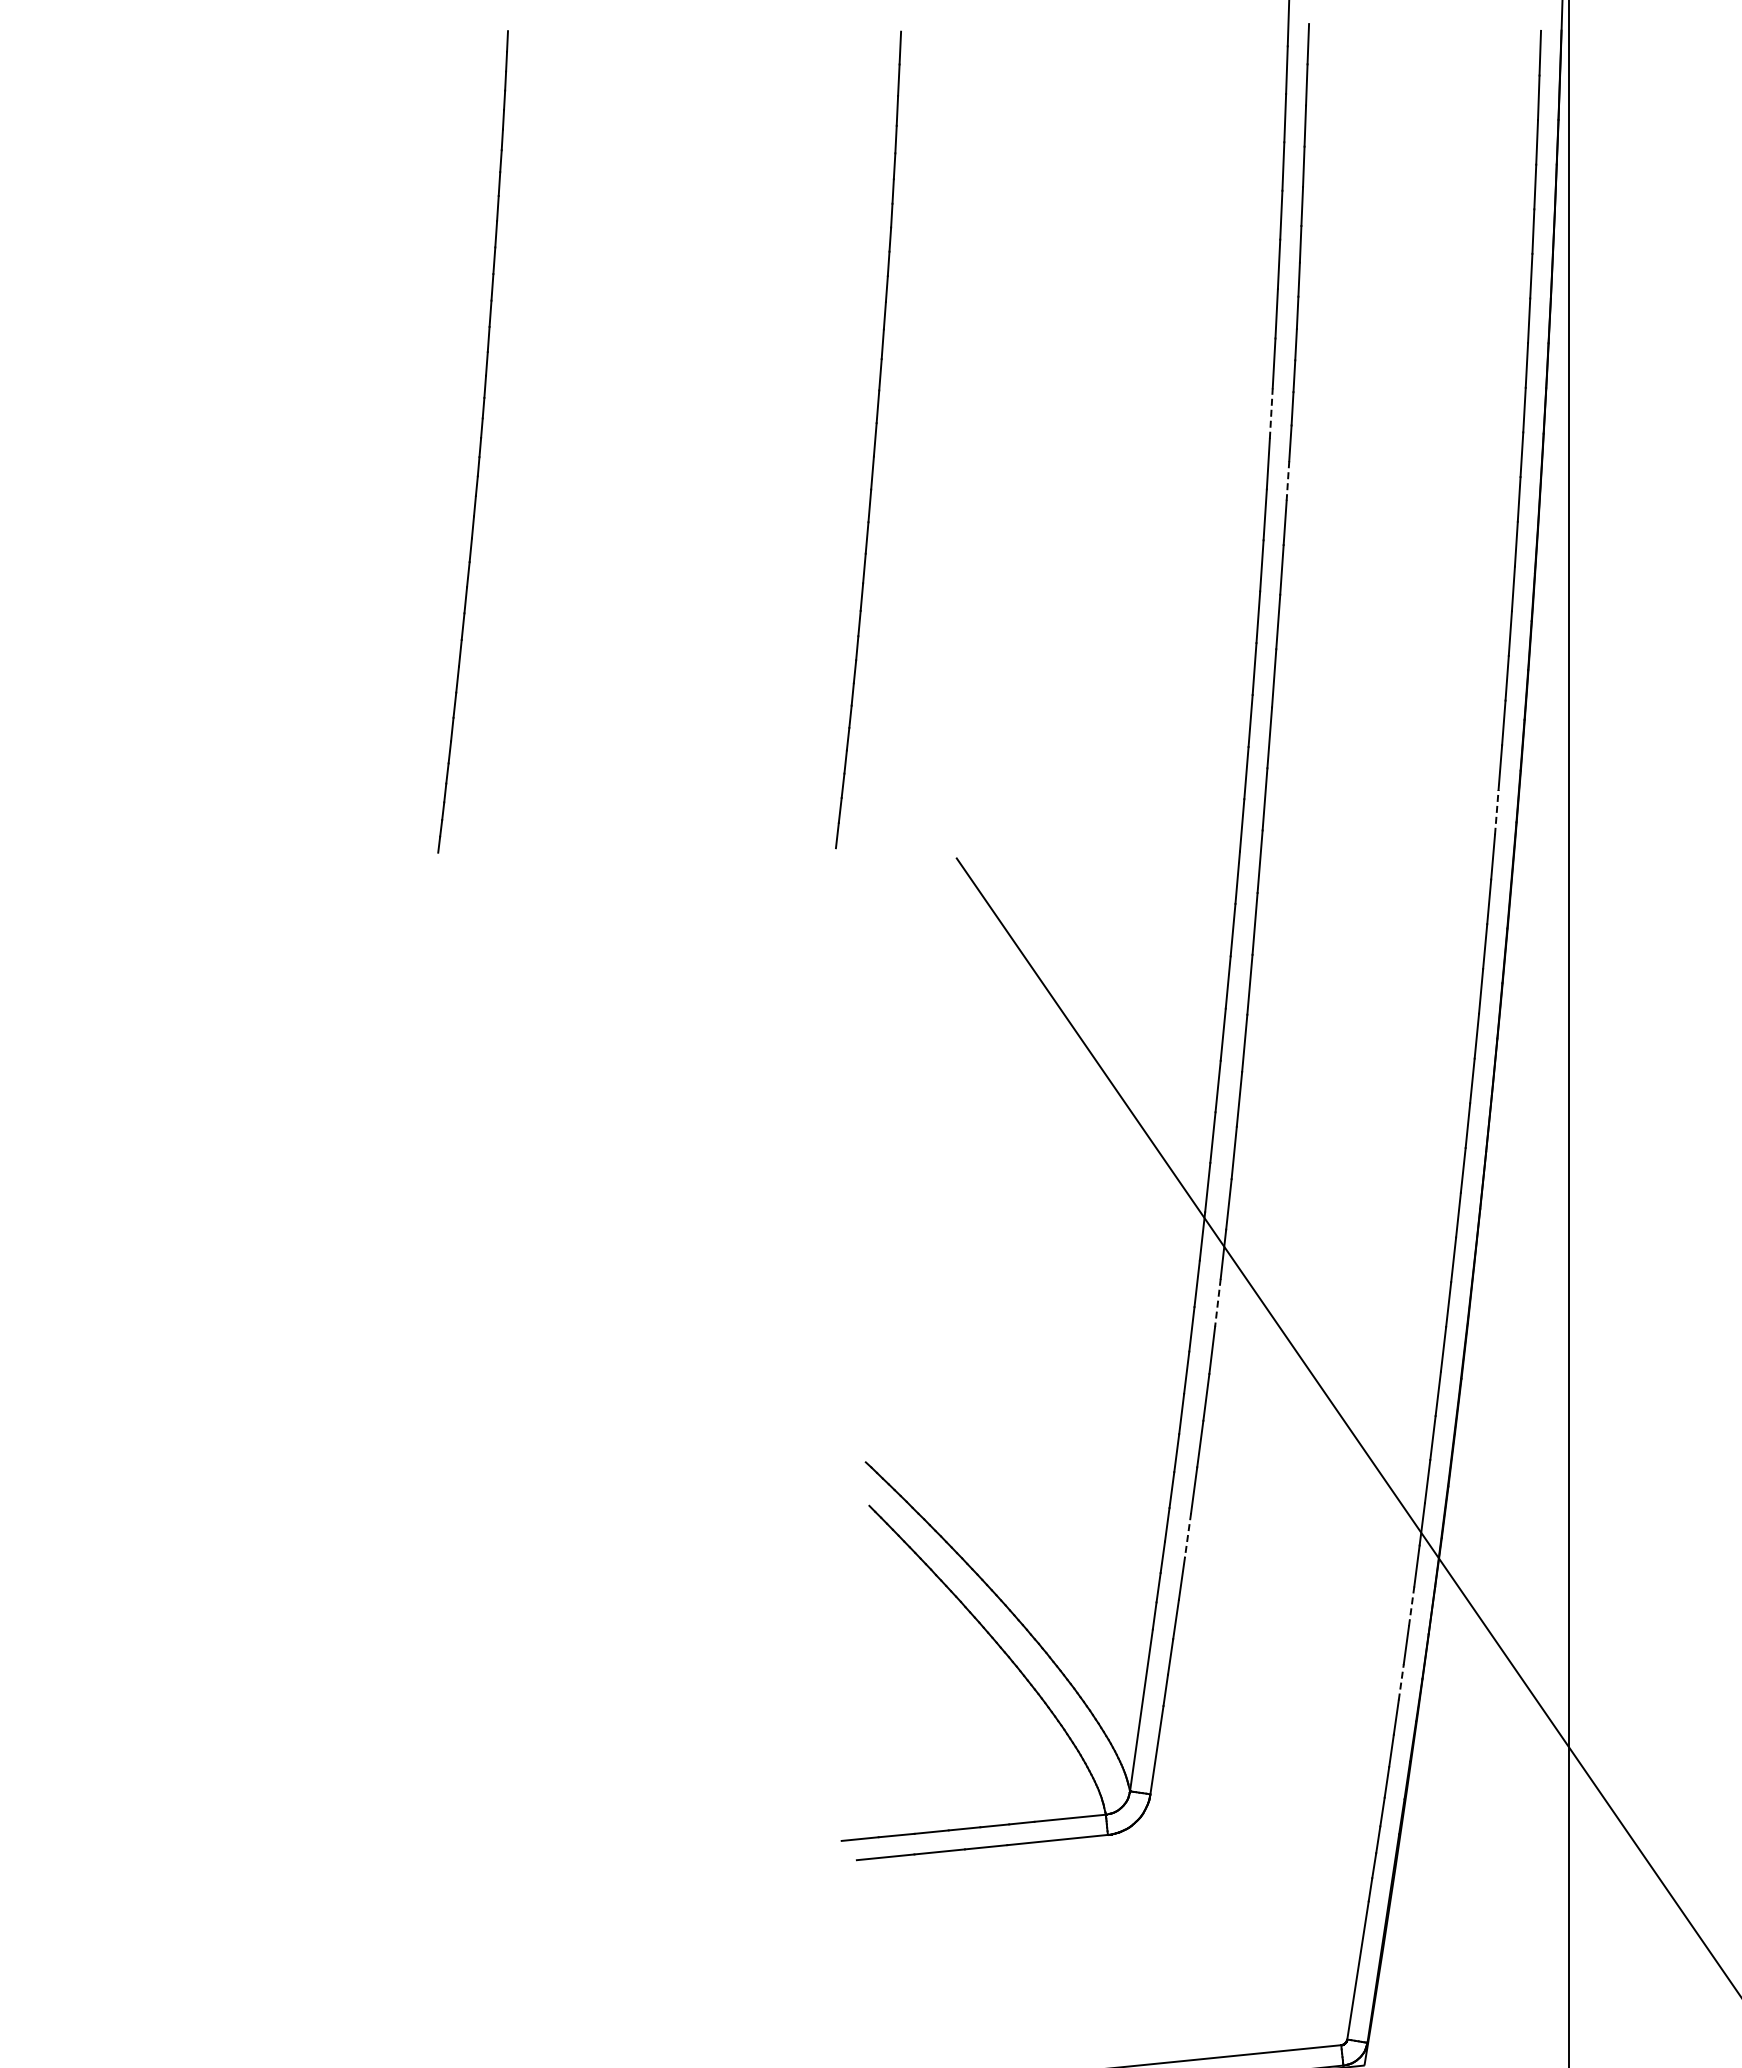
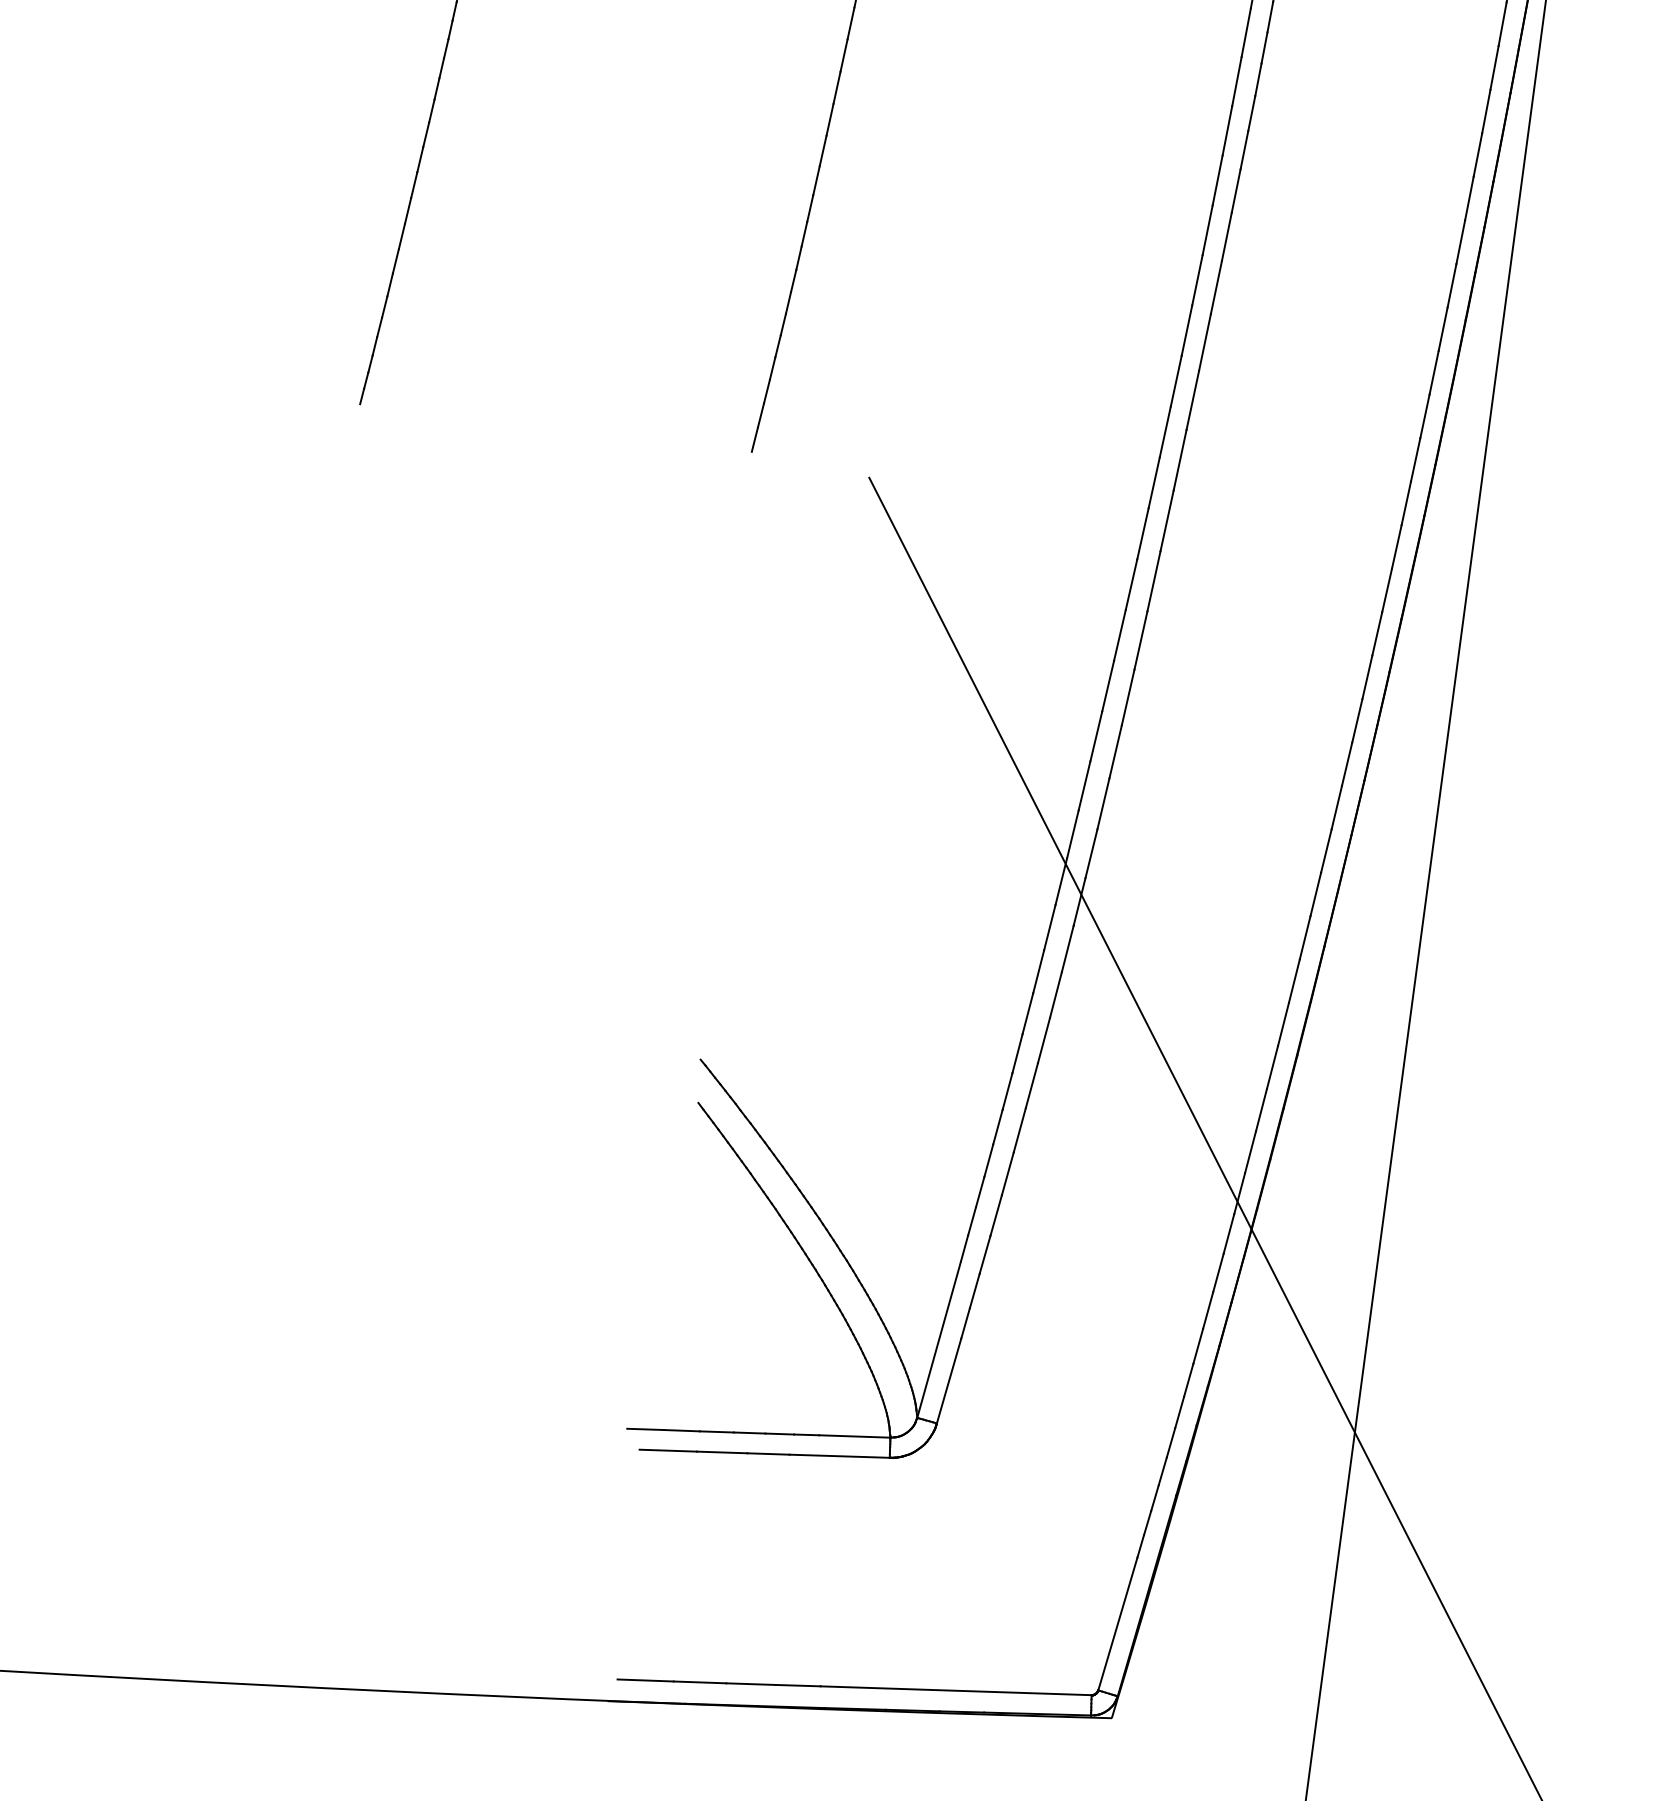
line: (1271, 413) -> (1237, 81), dashed -> solid
line: (1287, 480) -> (1244, 149), dashed -> solid
line: (1496, 811) -> (1406, 502), dashed -> solid
line: (1217, 1303) -> (1067, 949), dashed -> solid
line: (1187, 1535) -> (1007, 1173), dashed -> solid
line: (1411, 1606) -> (1218, 1273), dashed -> solid
line: (1401, 1681) -> (1198, 1345), dashed -> solid

